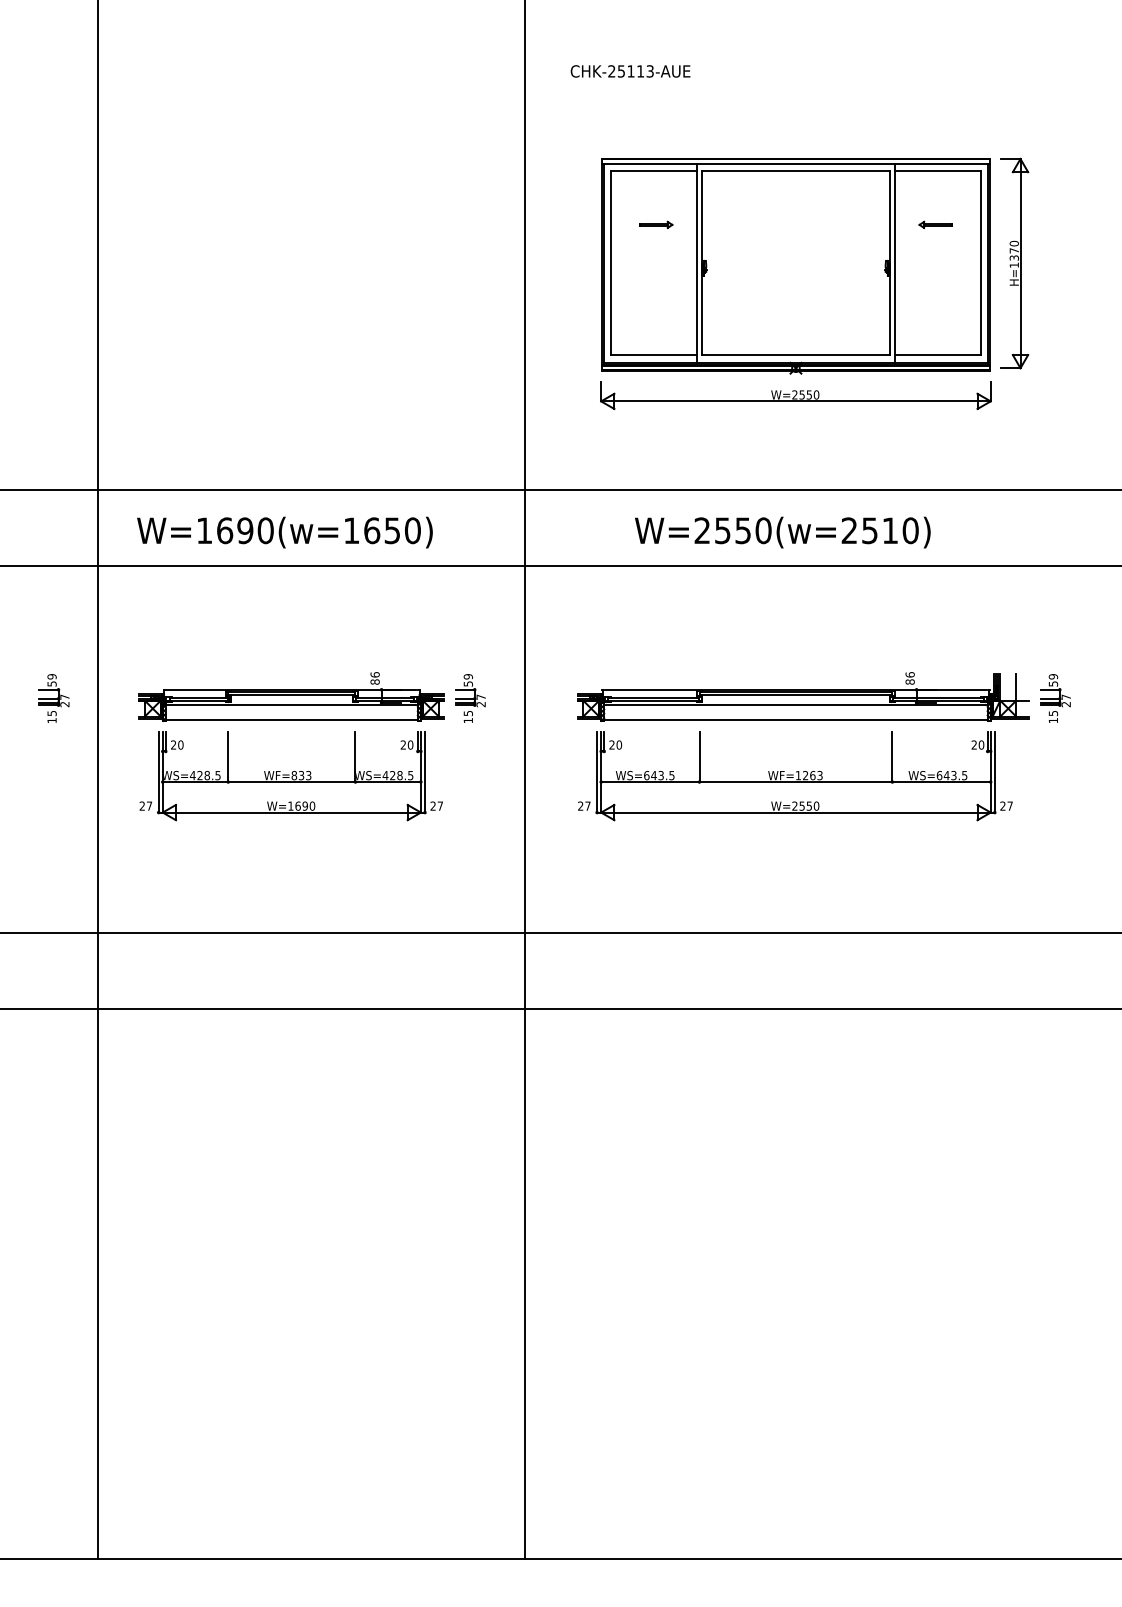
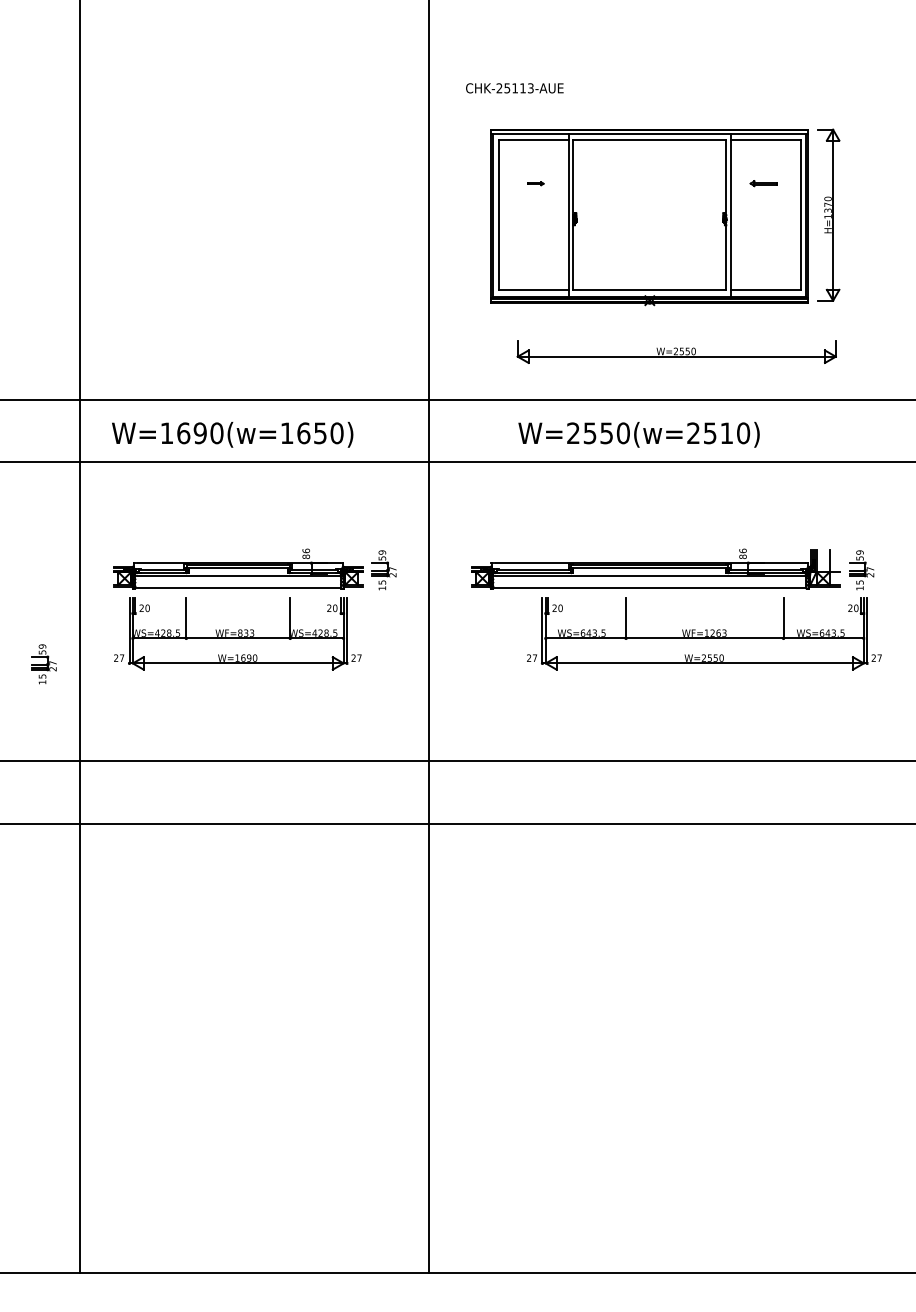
text: (630, 71) -> (514, 88), moved
part: (655, 224) -> (535, 183), size x0.6
part: (795, 394) -> (676, 351), moved
part: (53, 698) -> (43, 664), moved
part: (795, 775) -> (704, 633), moved

